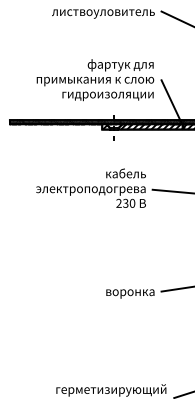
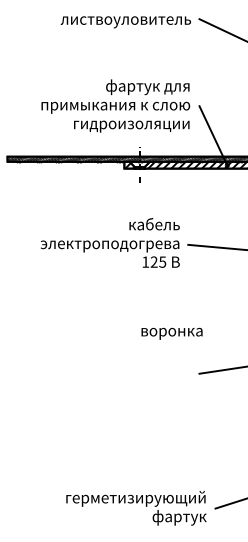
text: (126, 202) -> (154, 261), 230 -> 125
text: (129, 293) -> (171, 333), moved

